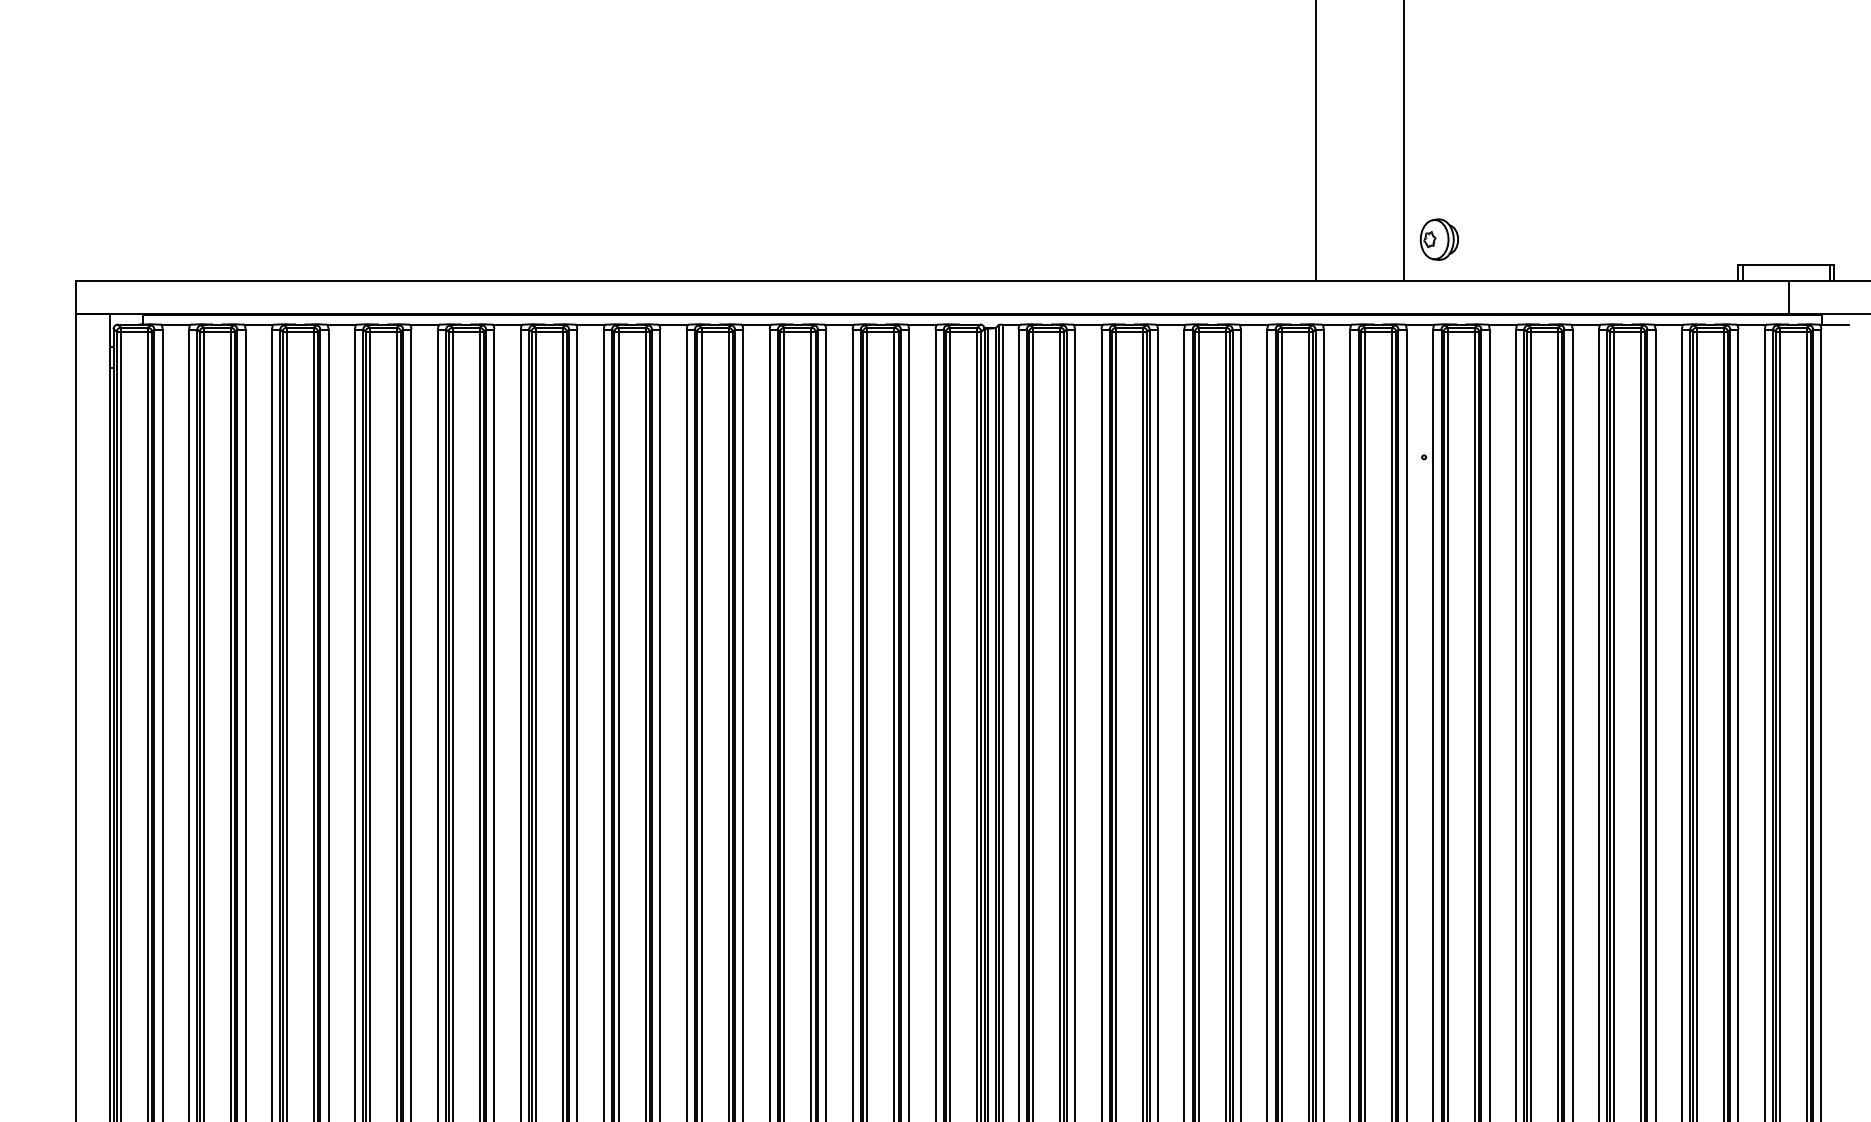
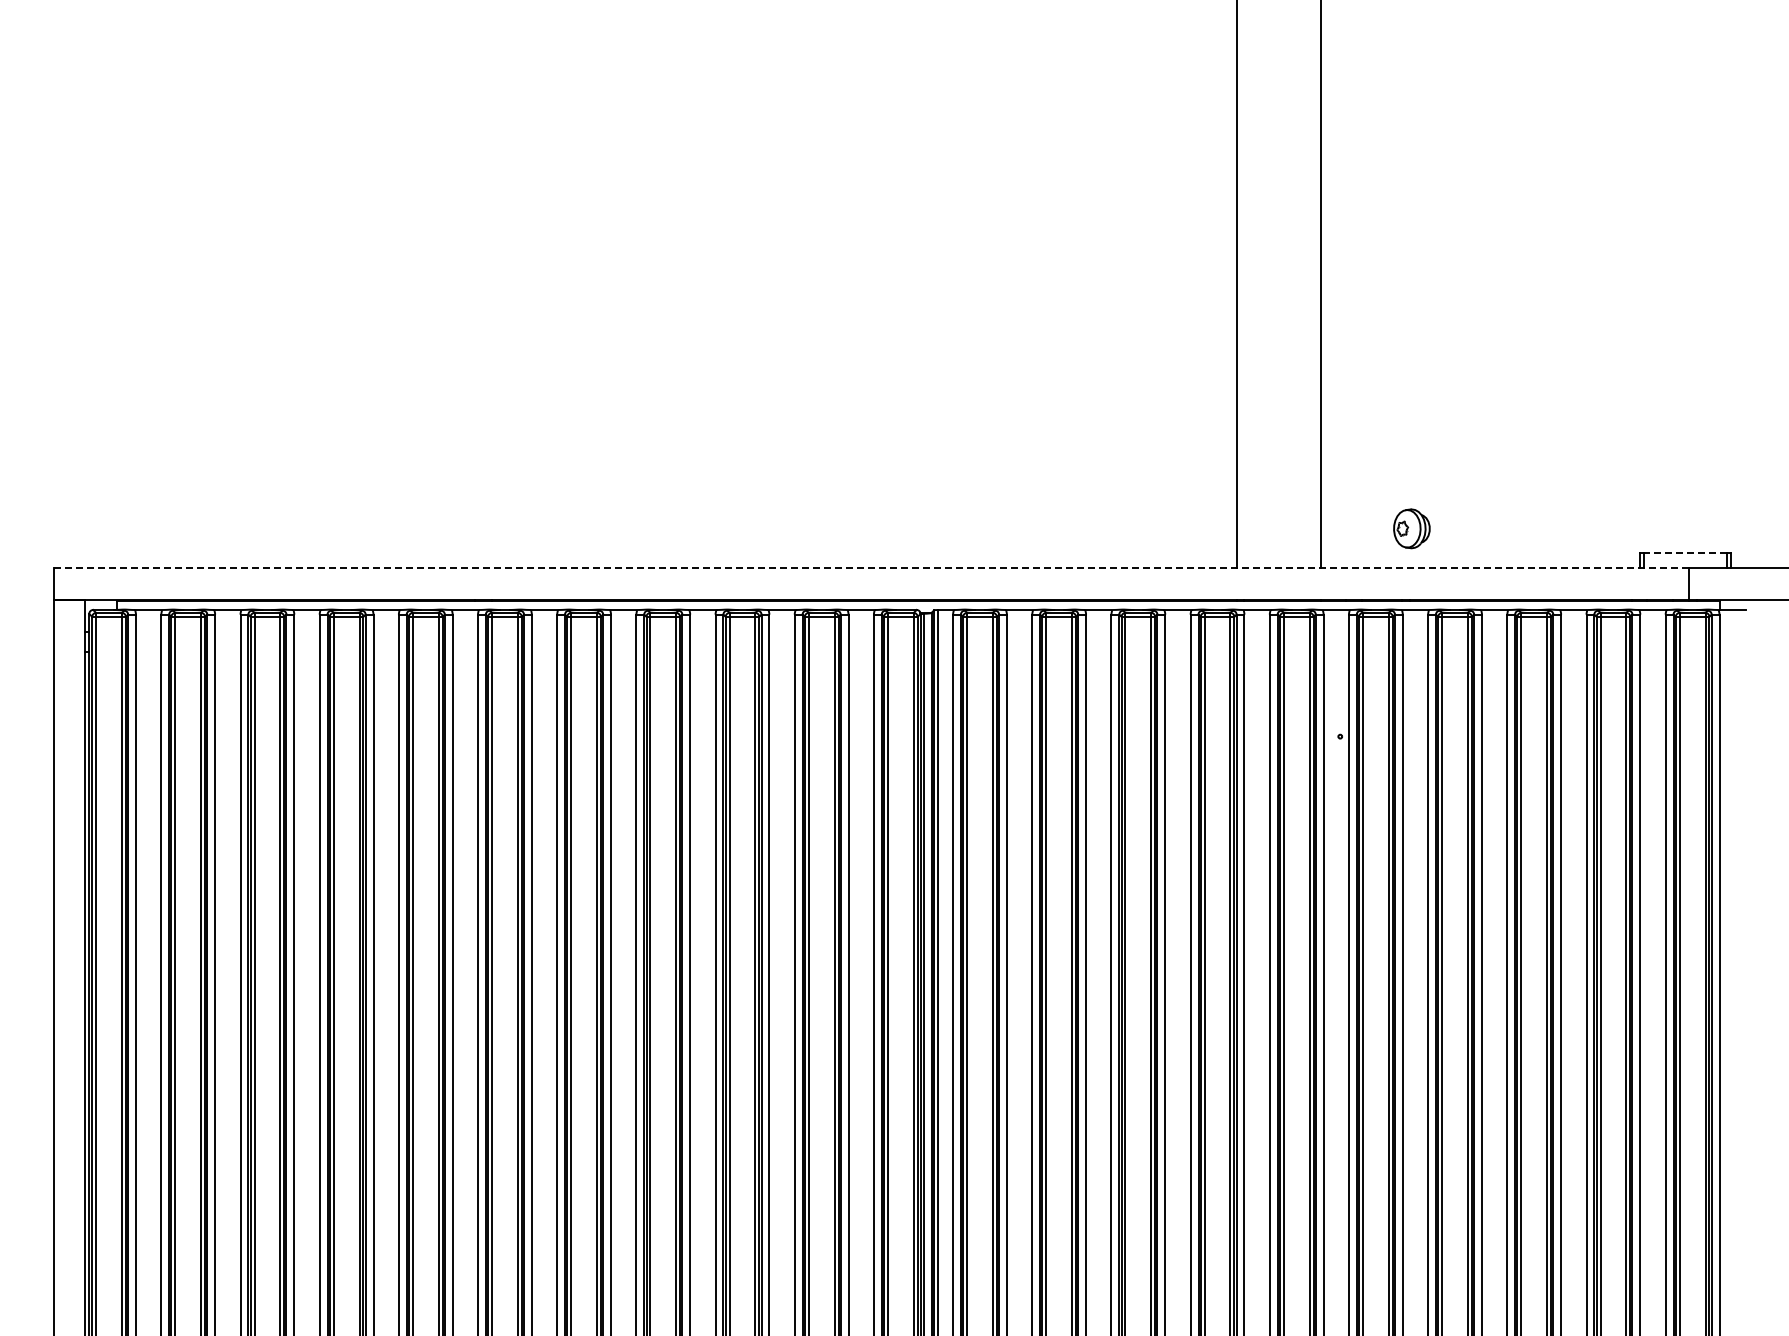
part: (1439, 239) -> (1411, 528), moved
line: (1785, 264) -> (1685, 552), solid -> dashed
line: (933, 281) -> (871, 568), solid -> dashed

